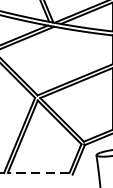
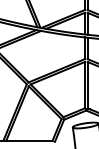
line: (38, 172) -> (29, 140), dashed -> solid

